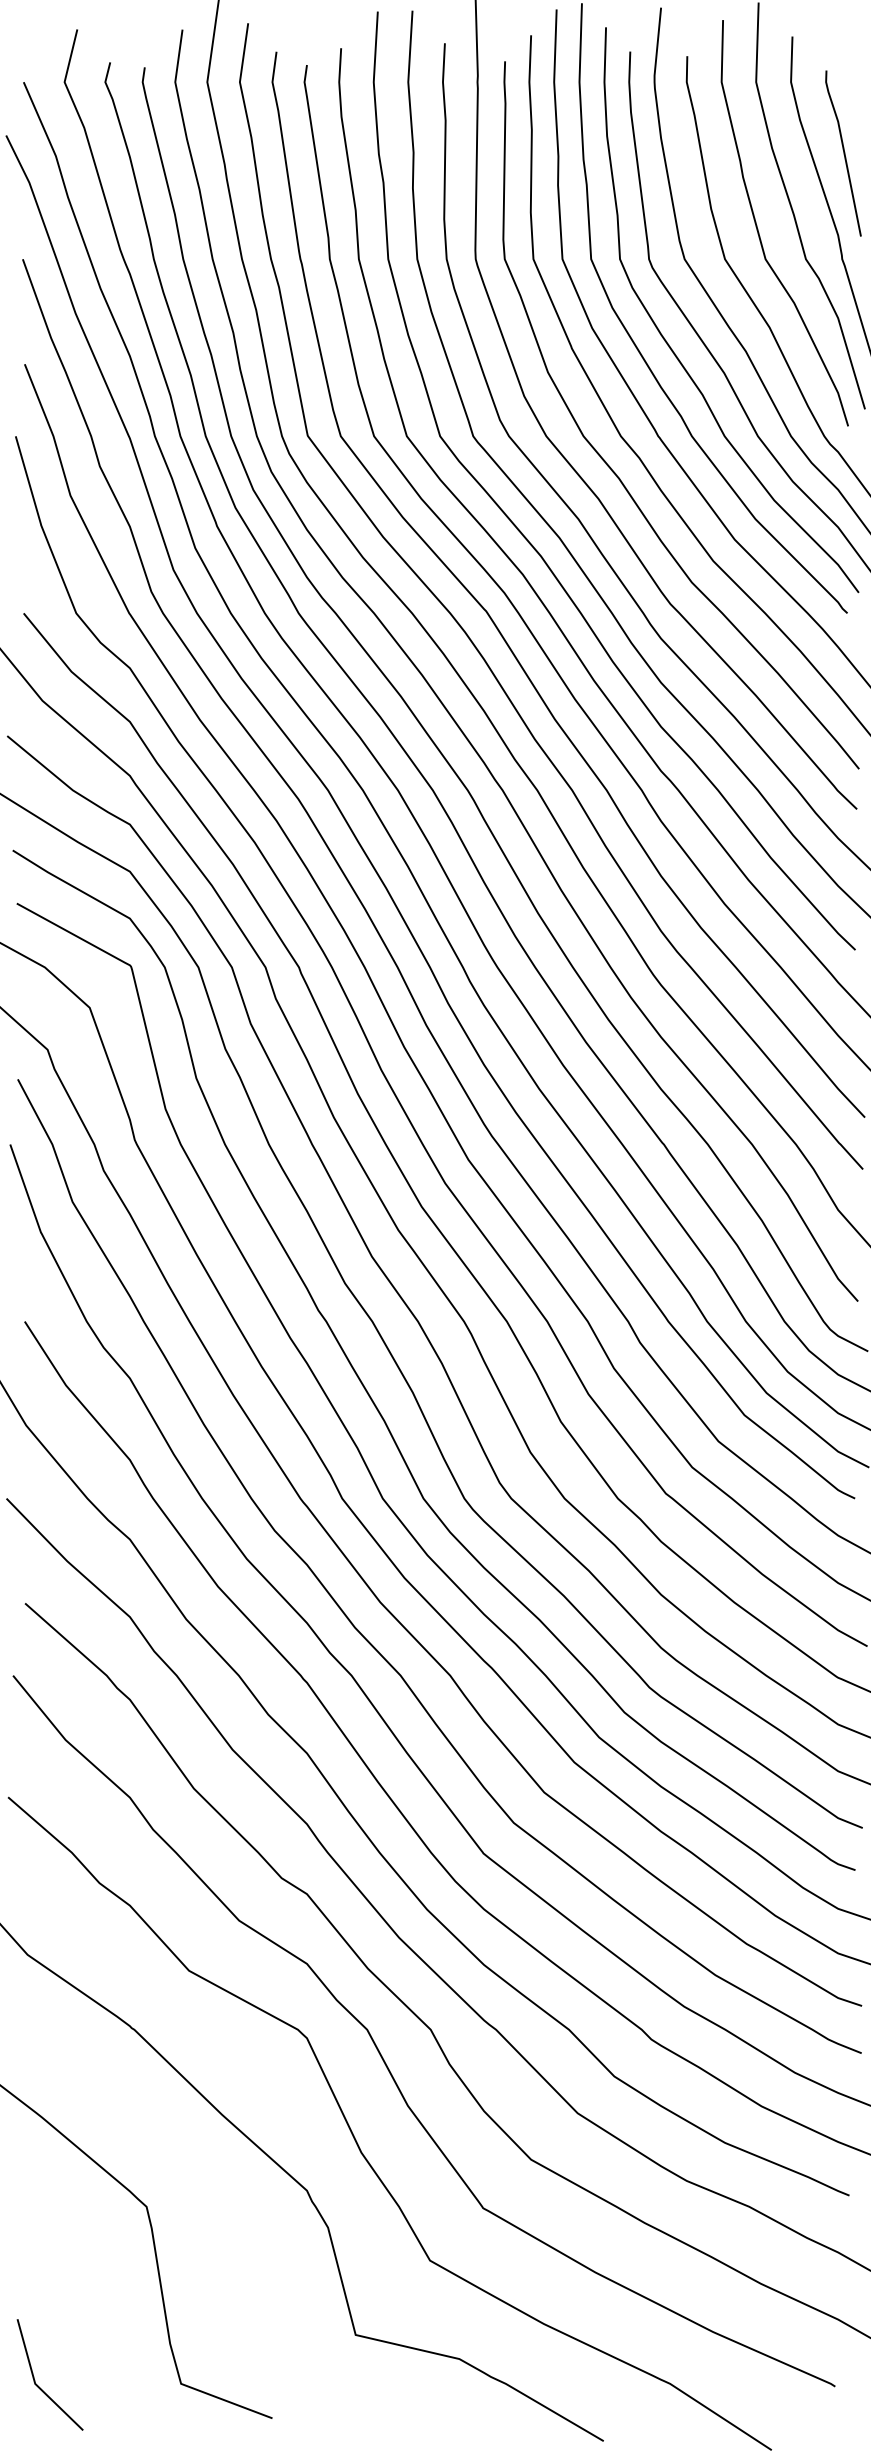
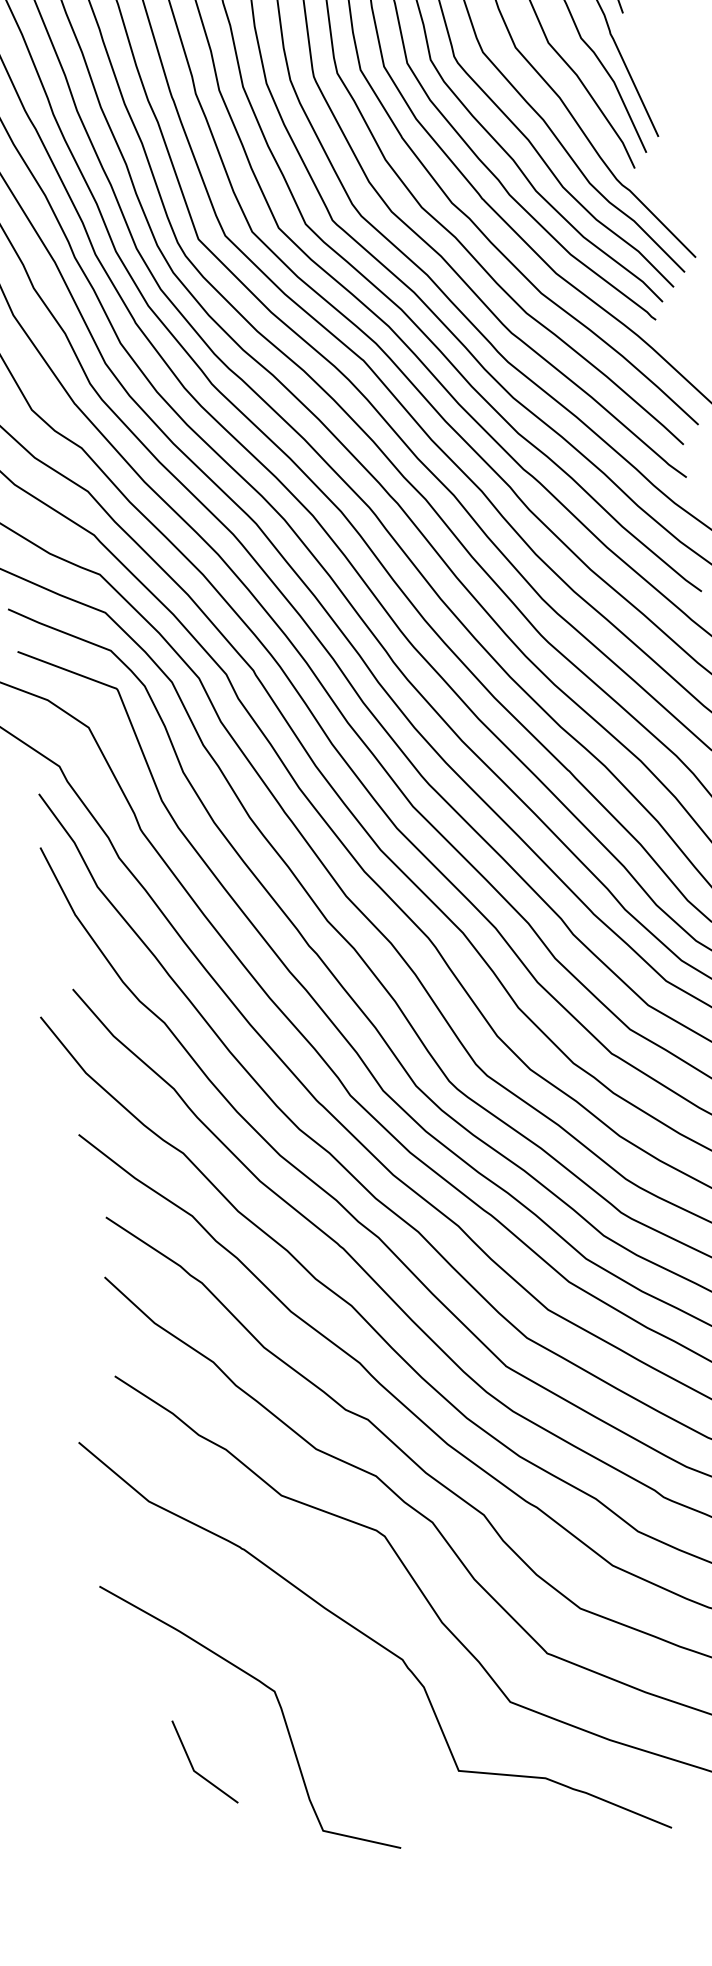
line: (34, 2376) -> (192, 1765), moved

